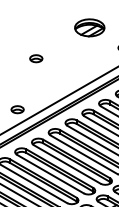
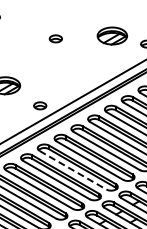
part: (89, 27) -> (112, 35), moved
part: (35, 58) -> (55, 38), moved
line: (50, 174) -> (73, 170), solid -> dashed

